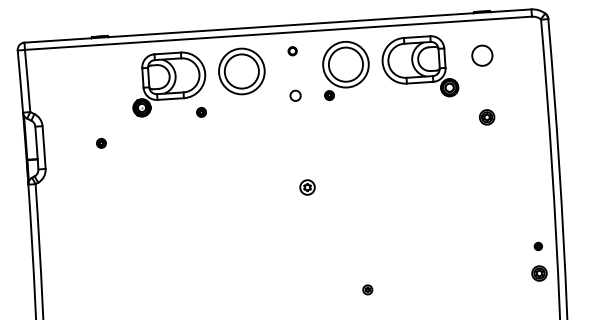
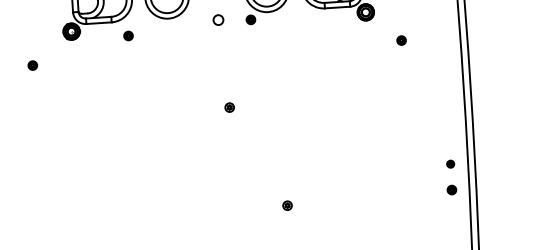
part: (486, 116) -> (401, 39), size x0.62
part: (306, 186) -> (228, 106), size x0.62
part: (539, 273) -> (451, 190), size x0.62

